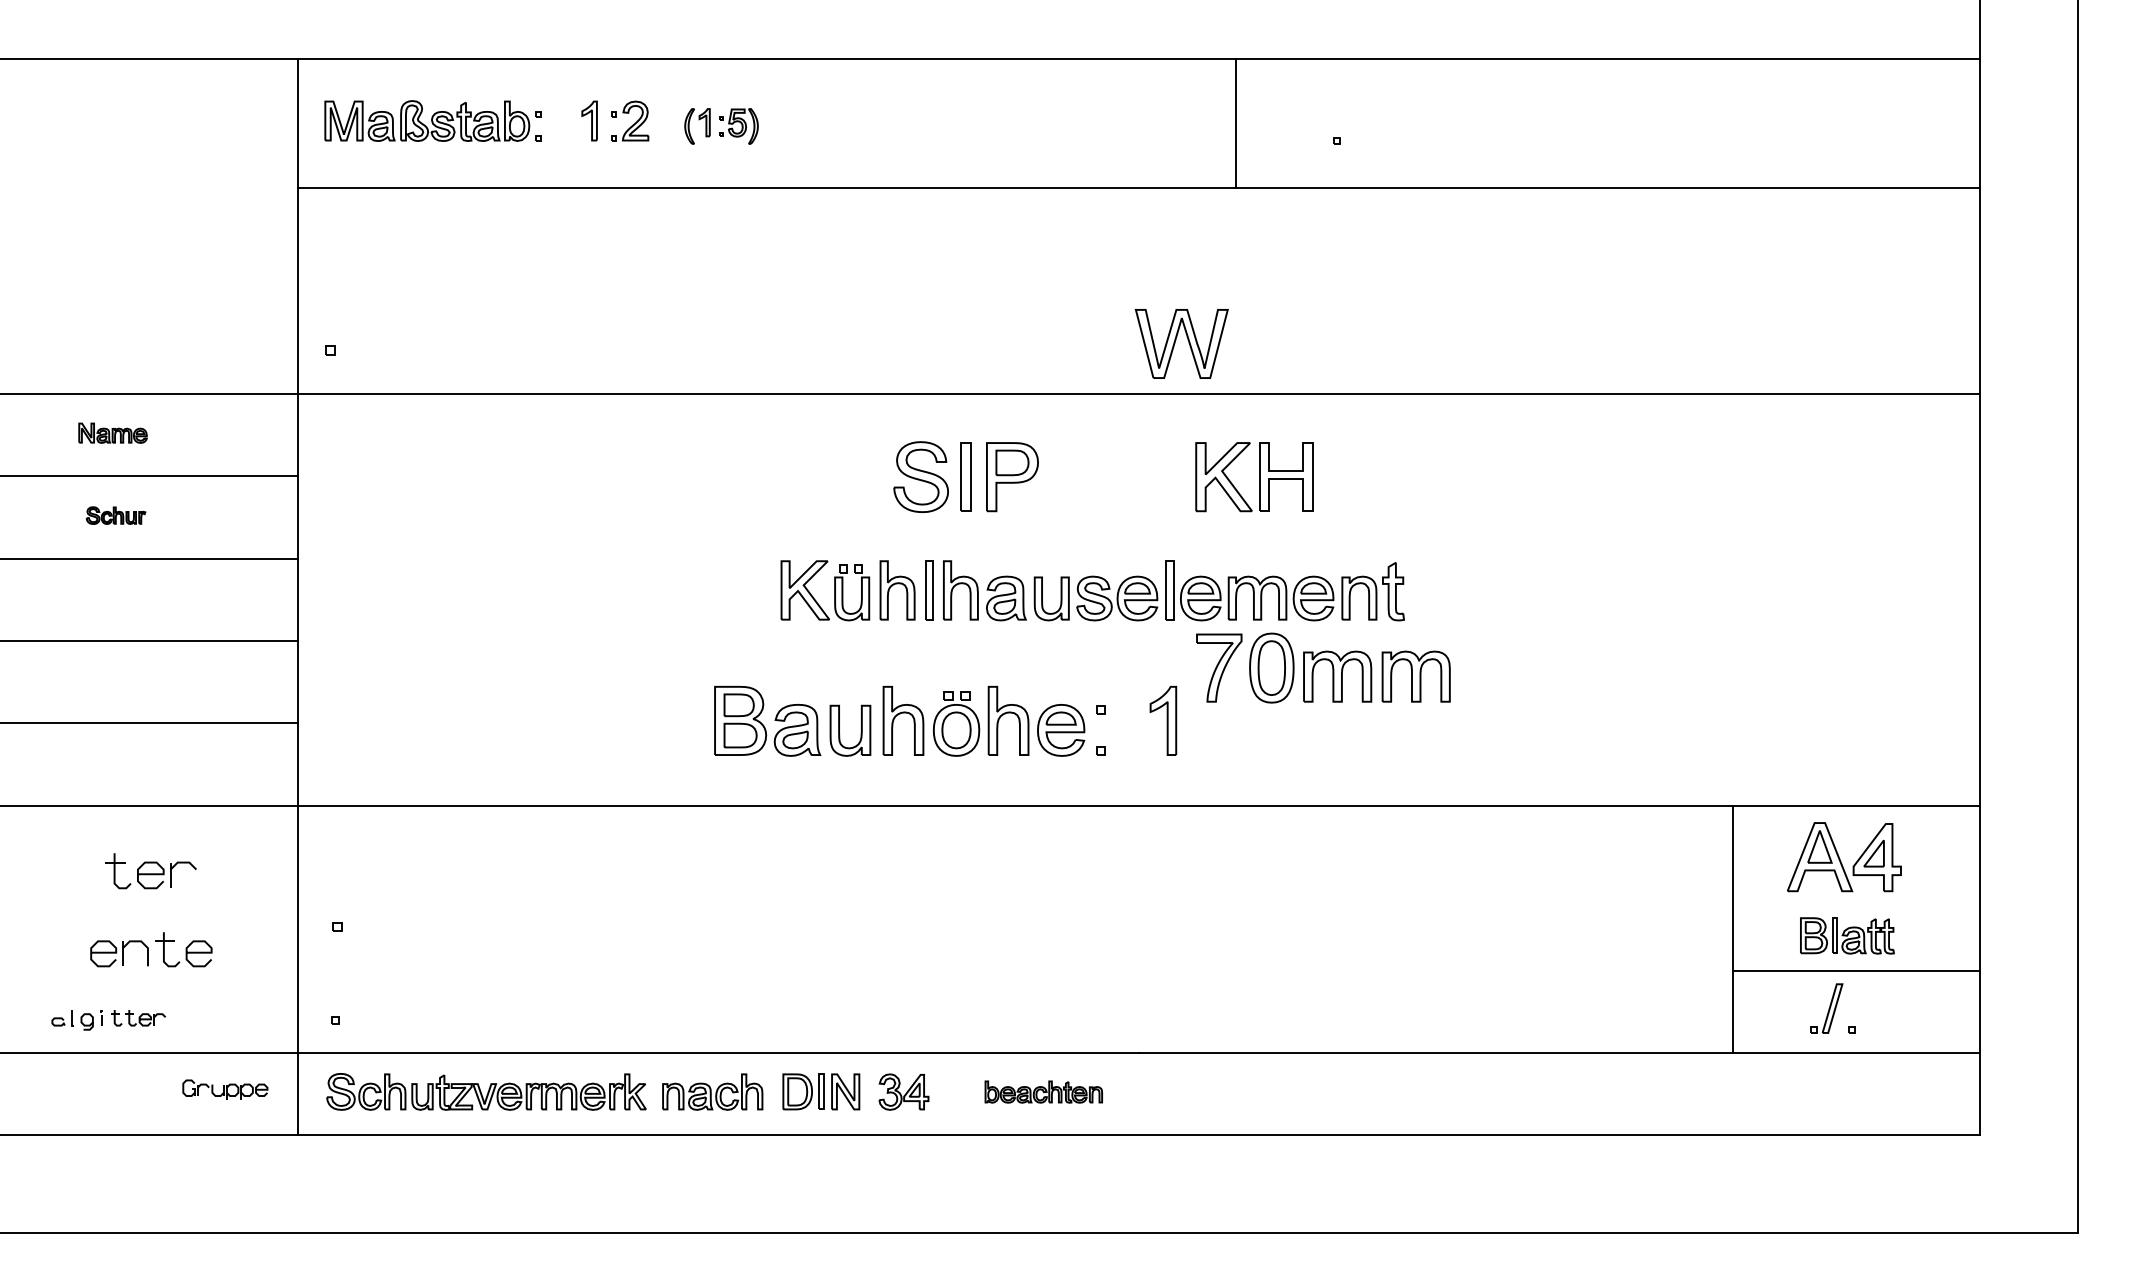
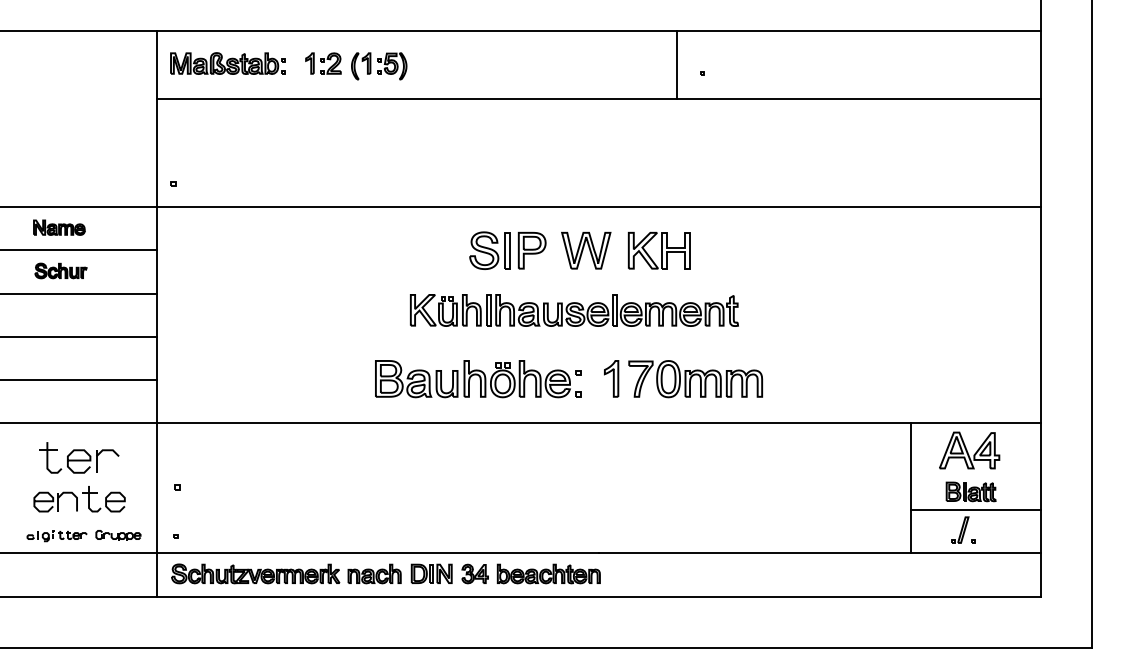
line: (1235, 122) -> (676, 64), moved
part: (721, 126) -> (379, 66), size x1.43
part: (1182, 343) -> (586, 250), moved
part: (113, 432) -> (59, 227), size x1.43
part: (115, 514) -> (60, 270), size x1.67
part: (1323, 668) -> (695, 379), moved
part: (151, 870) -> (79, 457), size x1.67
part: (151, 950) -> (79, 499), size x1.43
part: (225, 1089) -> (118, 535), moved
part: (1043, 1091) -> (548, 573), size x1.67

